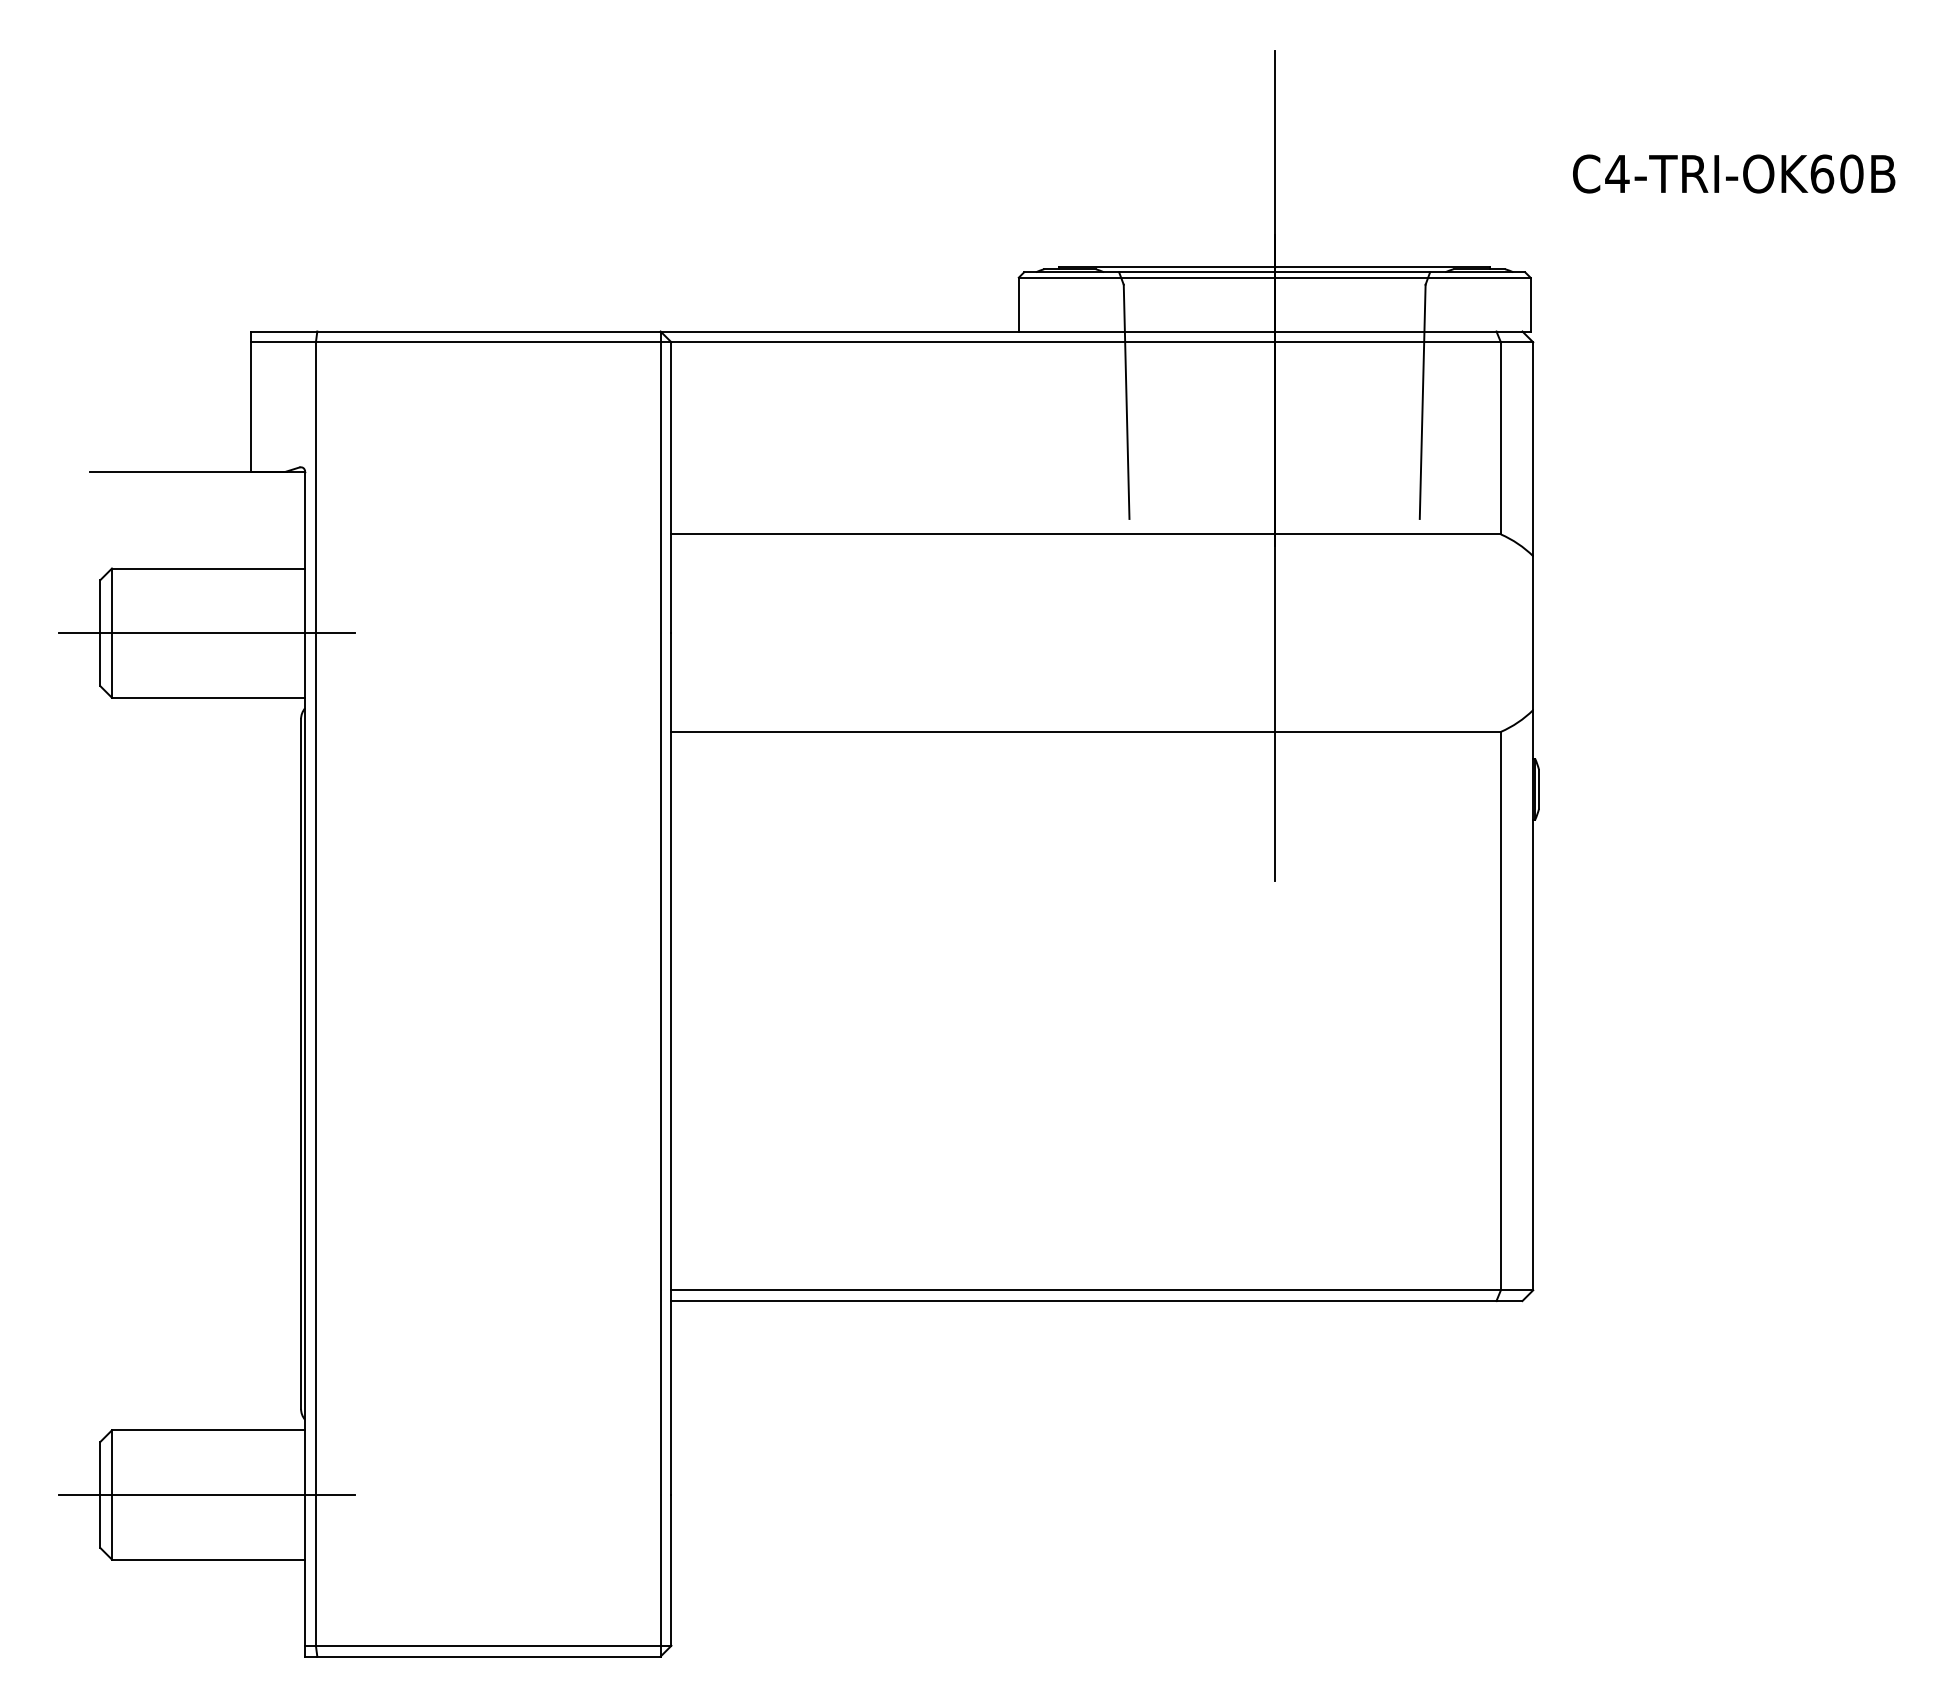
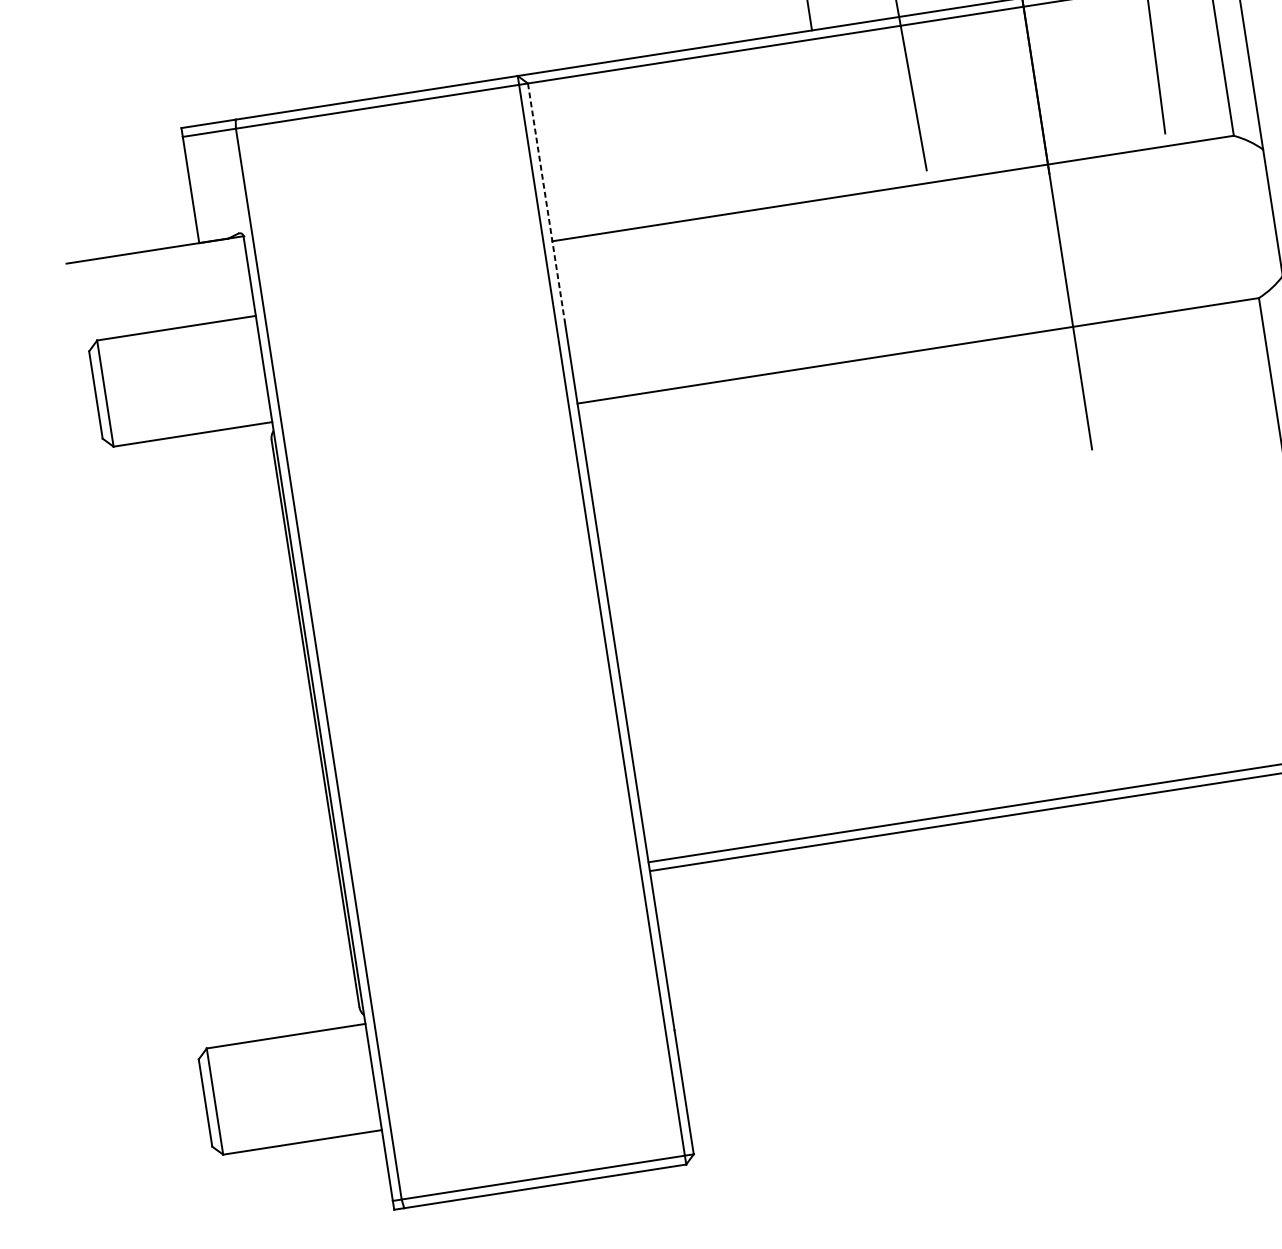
line: (671, 488) -> (546, 203), solid -> dashed
line: (206, 633) -> (183, 381), removed
line: (206, 1494) -> (292, 1089), removed

